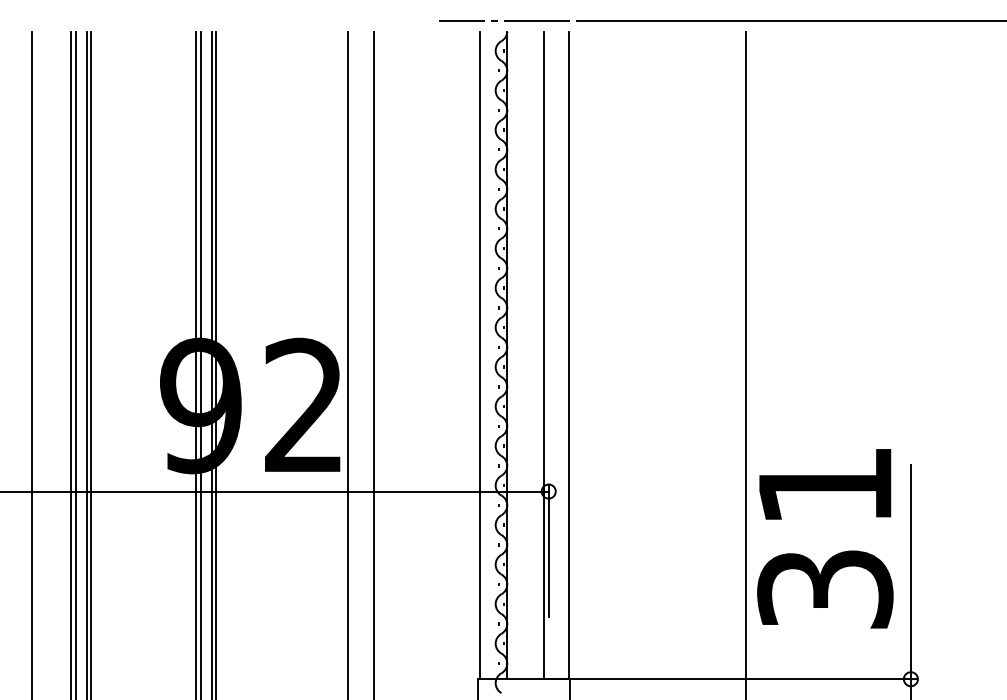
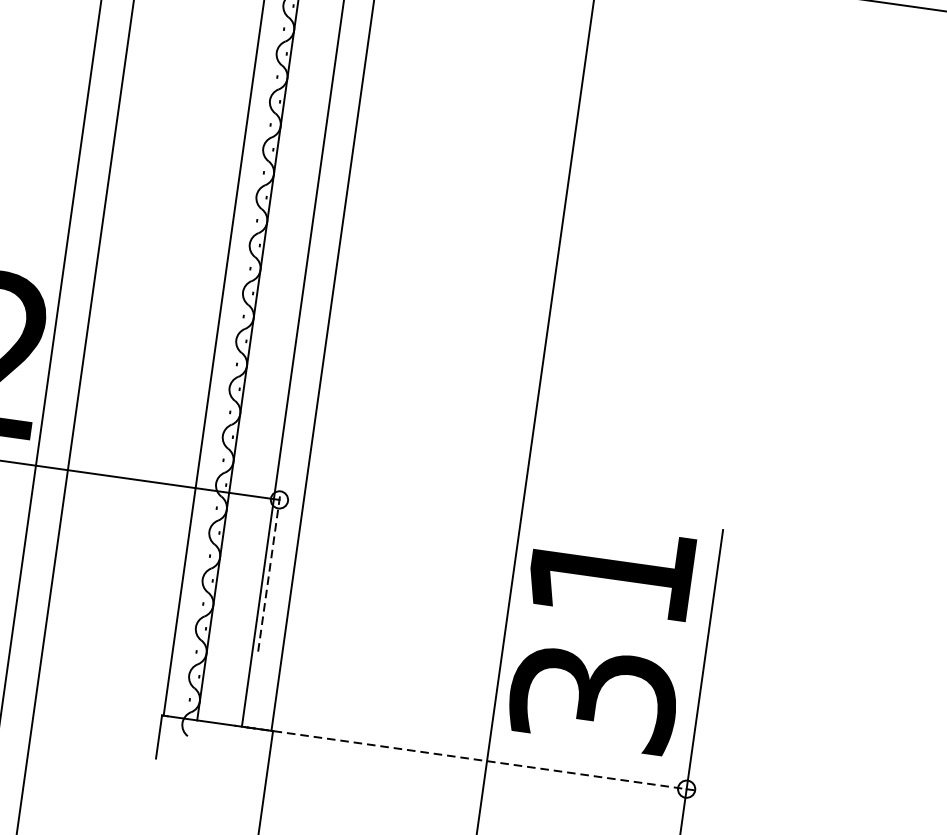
text: (825, 538) -> (602, 636), moved
line: (548, 550) -> (269, 571), solid -> dashed
line: (732, 679) -> (470, 759), solid -> dashed

